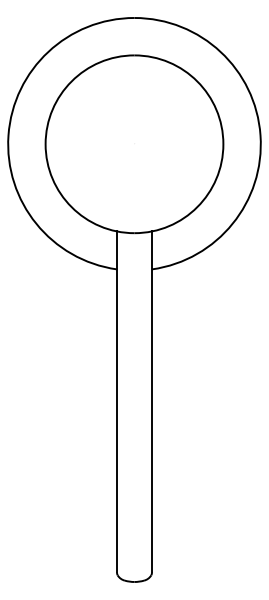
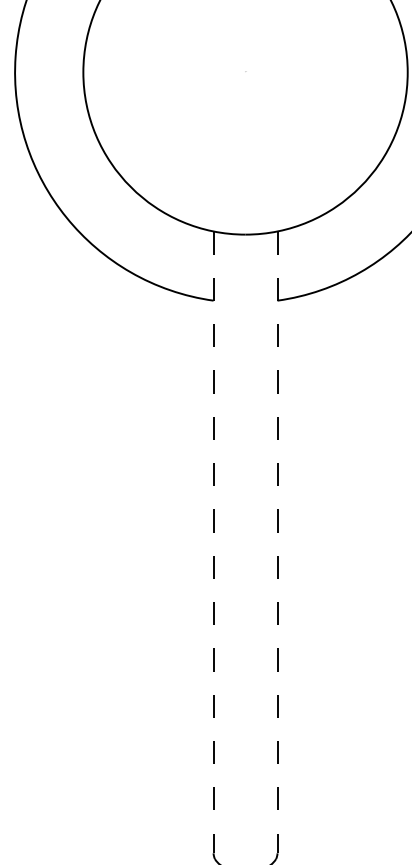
line: (116, 402) -> (212, 543), solid -> dashed
line: (152, 402) -> (278, 543), solid -> dashed

